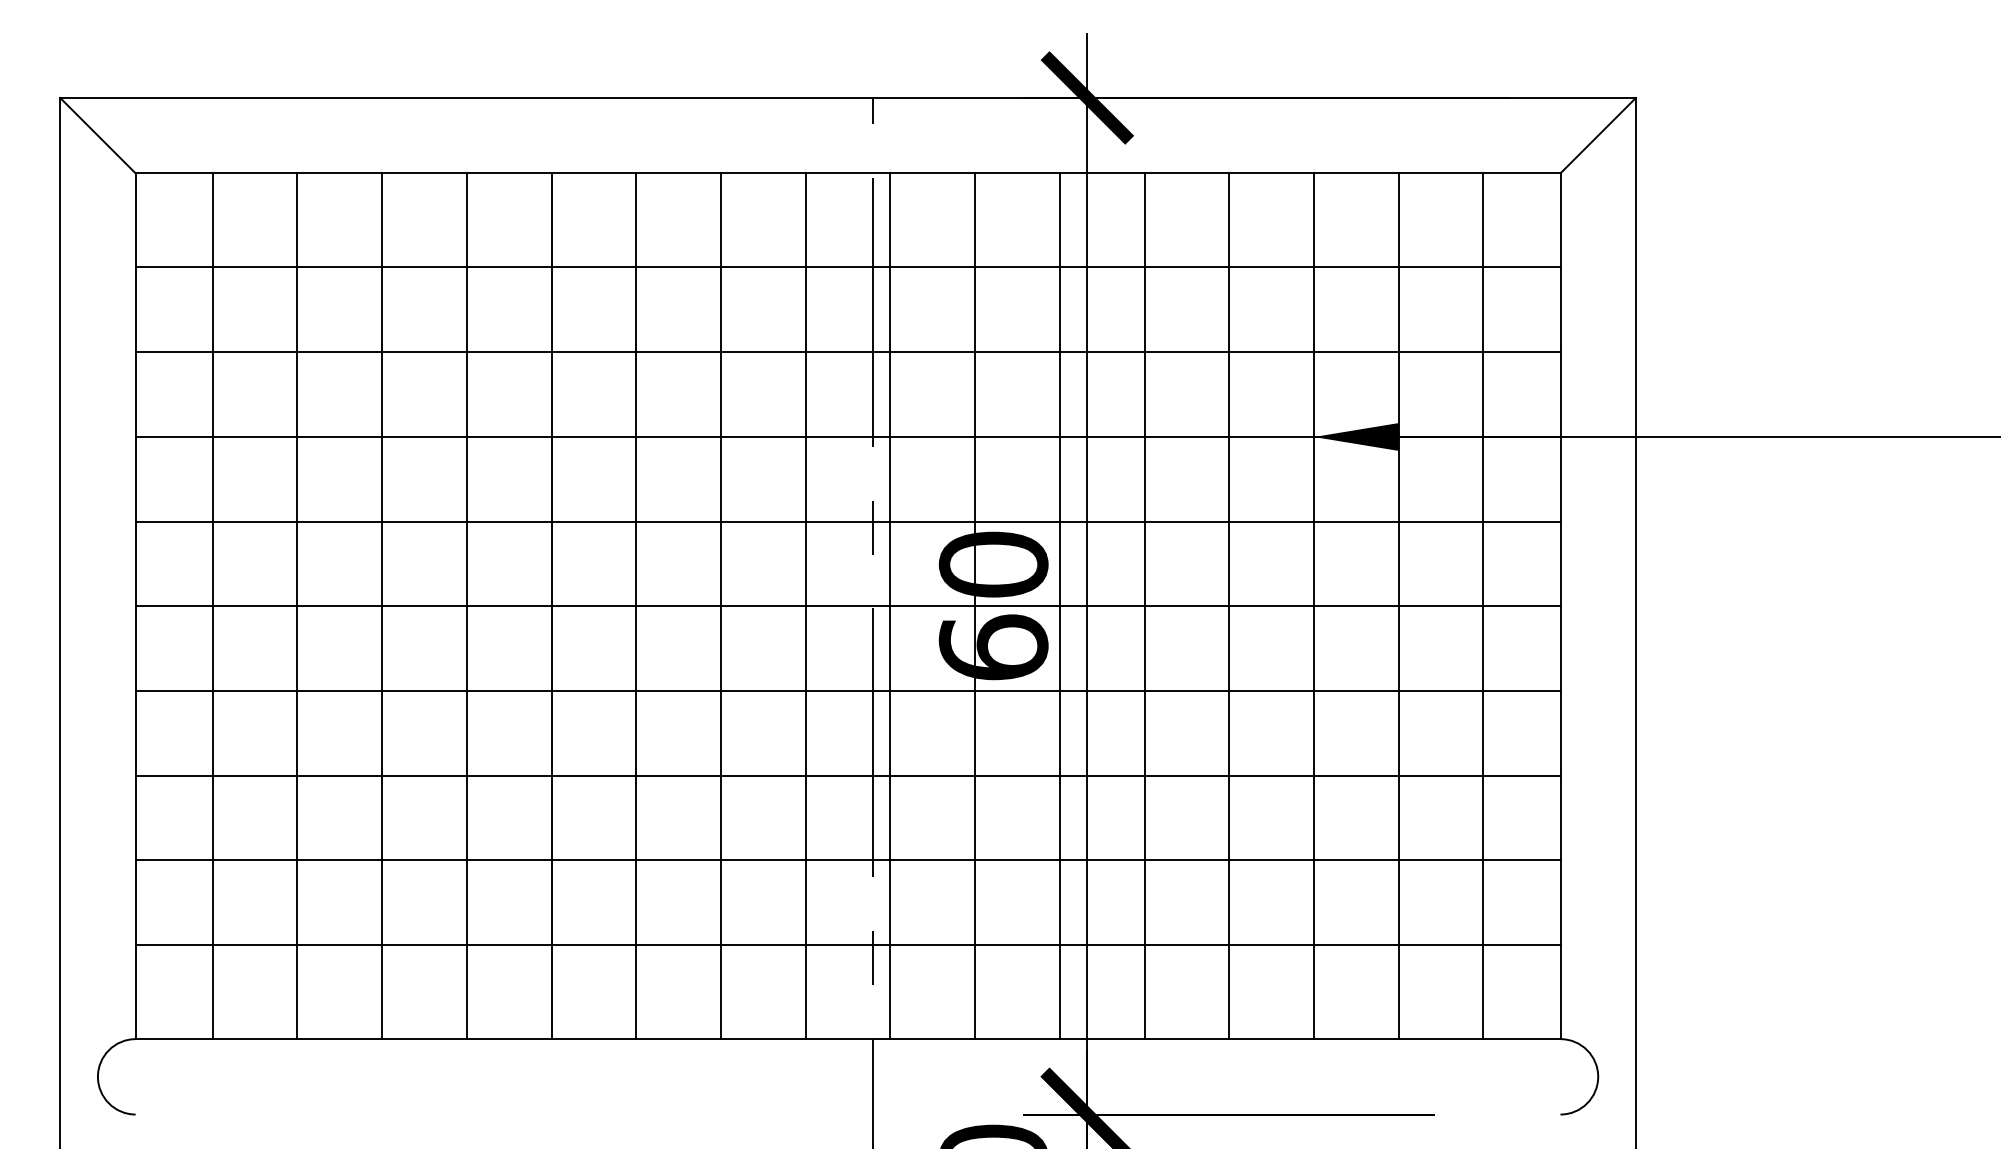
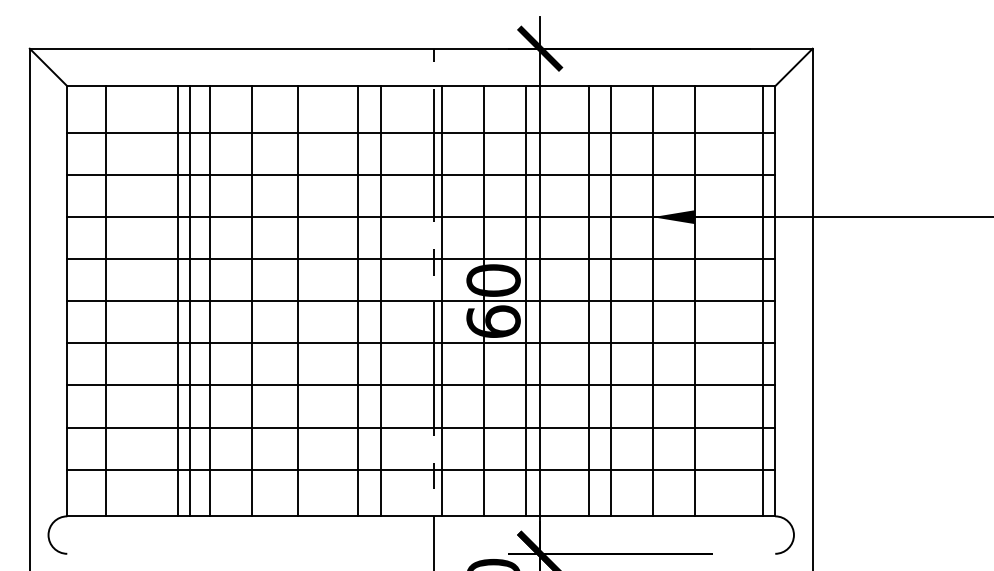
line: (297, 606) -> (177, 301), moved
line: (466, 606) -> (209, 301), moved
line: (550, 606) -> (251, 301), moved
line: (637, 606) -> (298, 301), moved
line: (806, 606) -> (381, 301), moved
line: (1144, 606) -> (588, 301), moved
line: (1482, 606) -> (762, 301), moved

